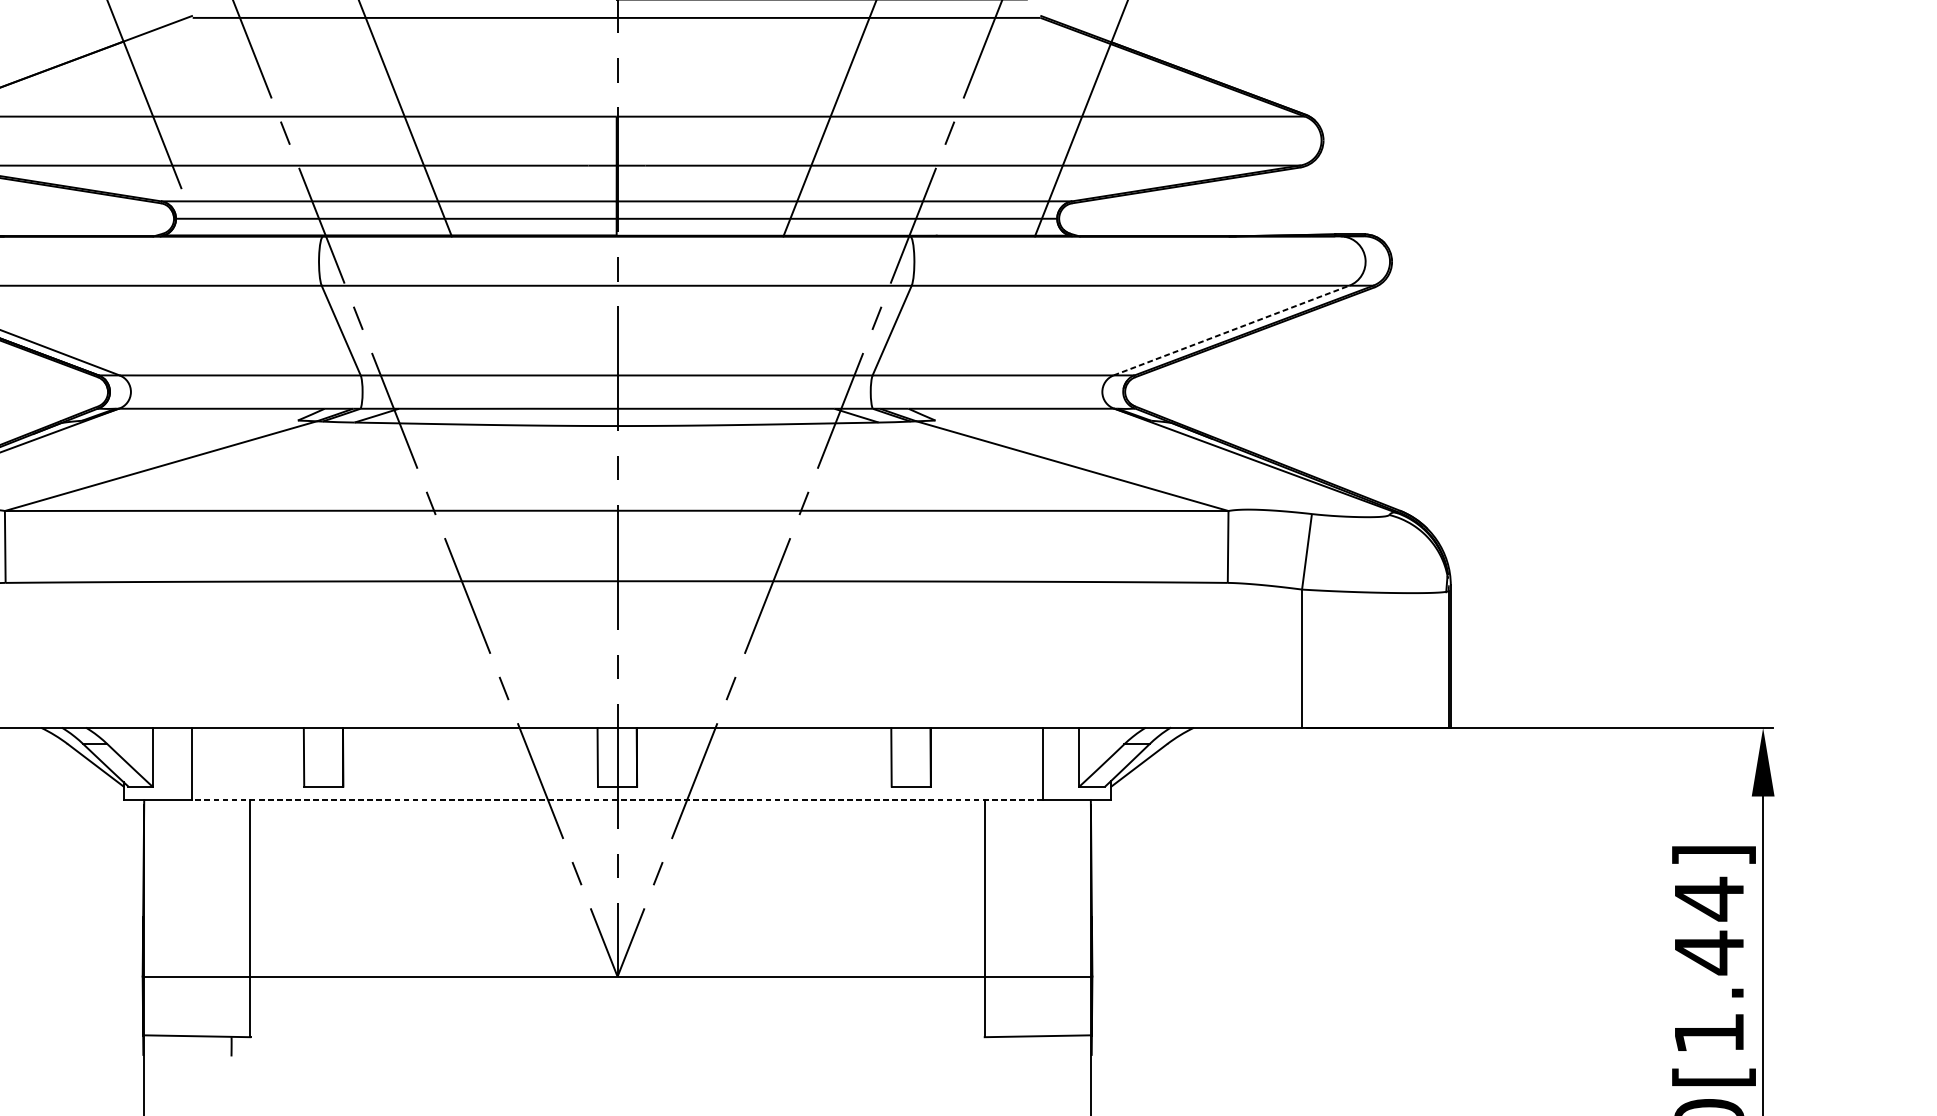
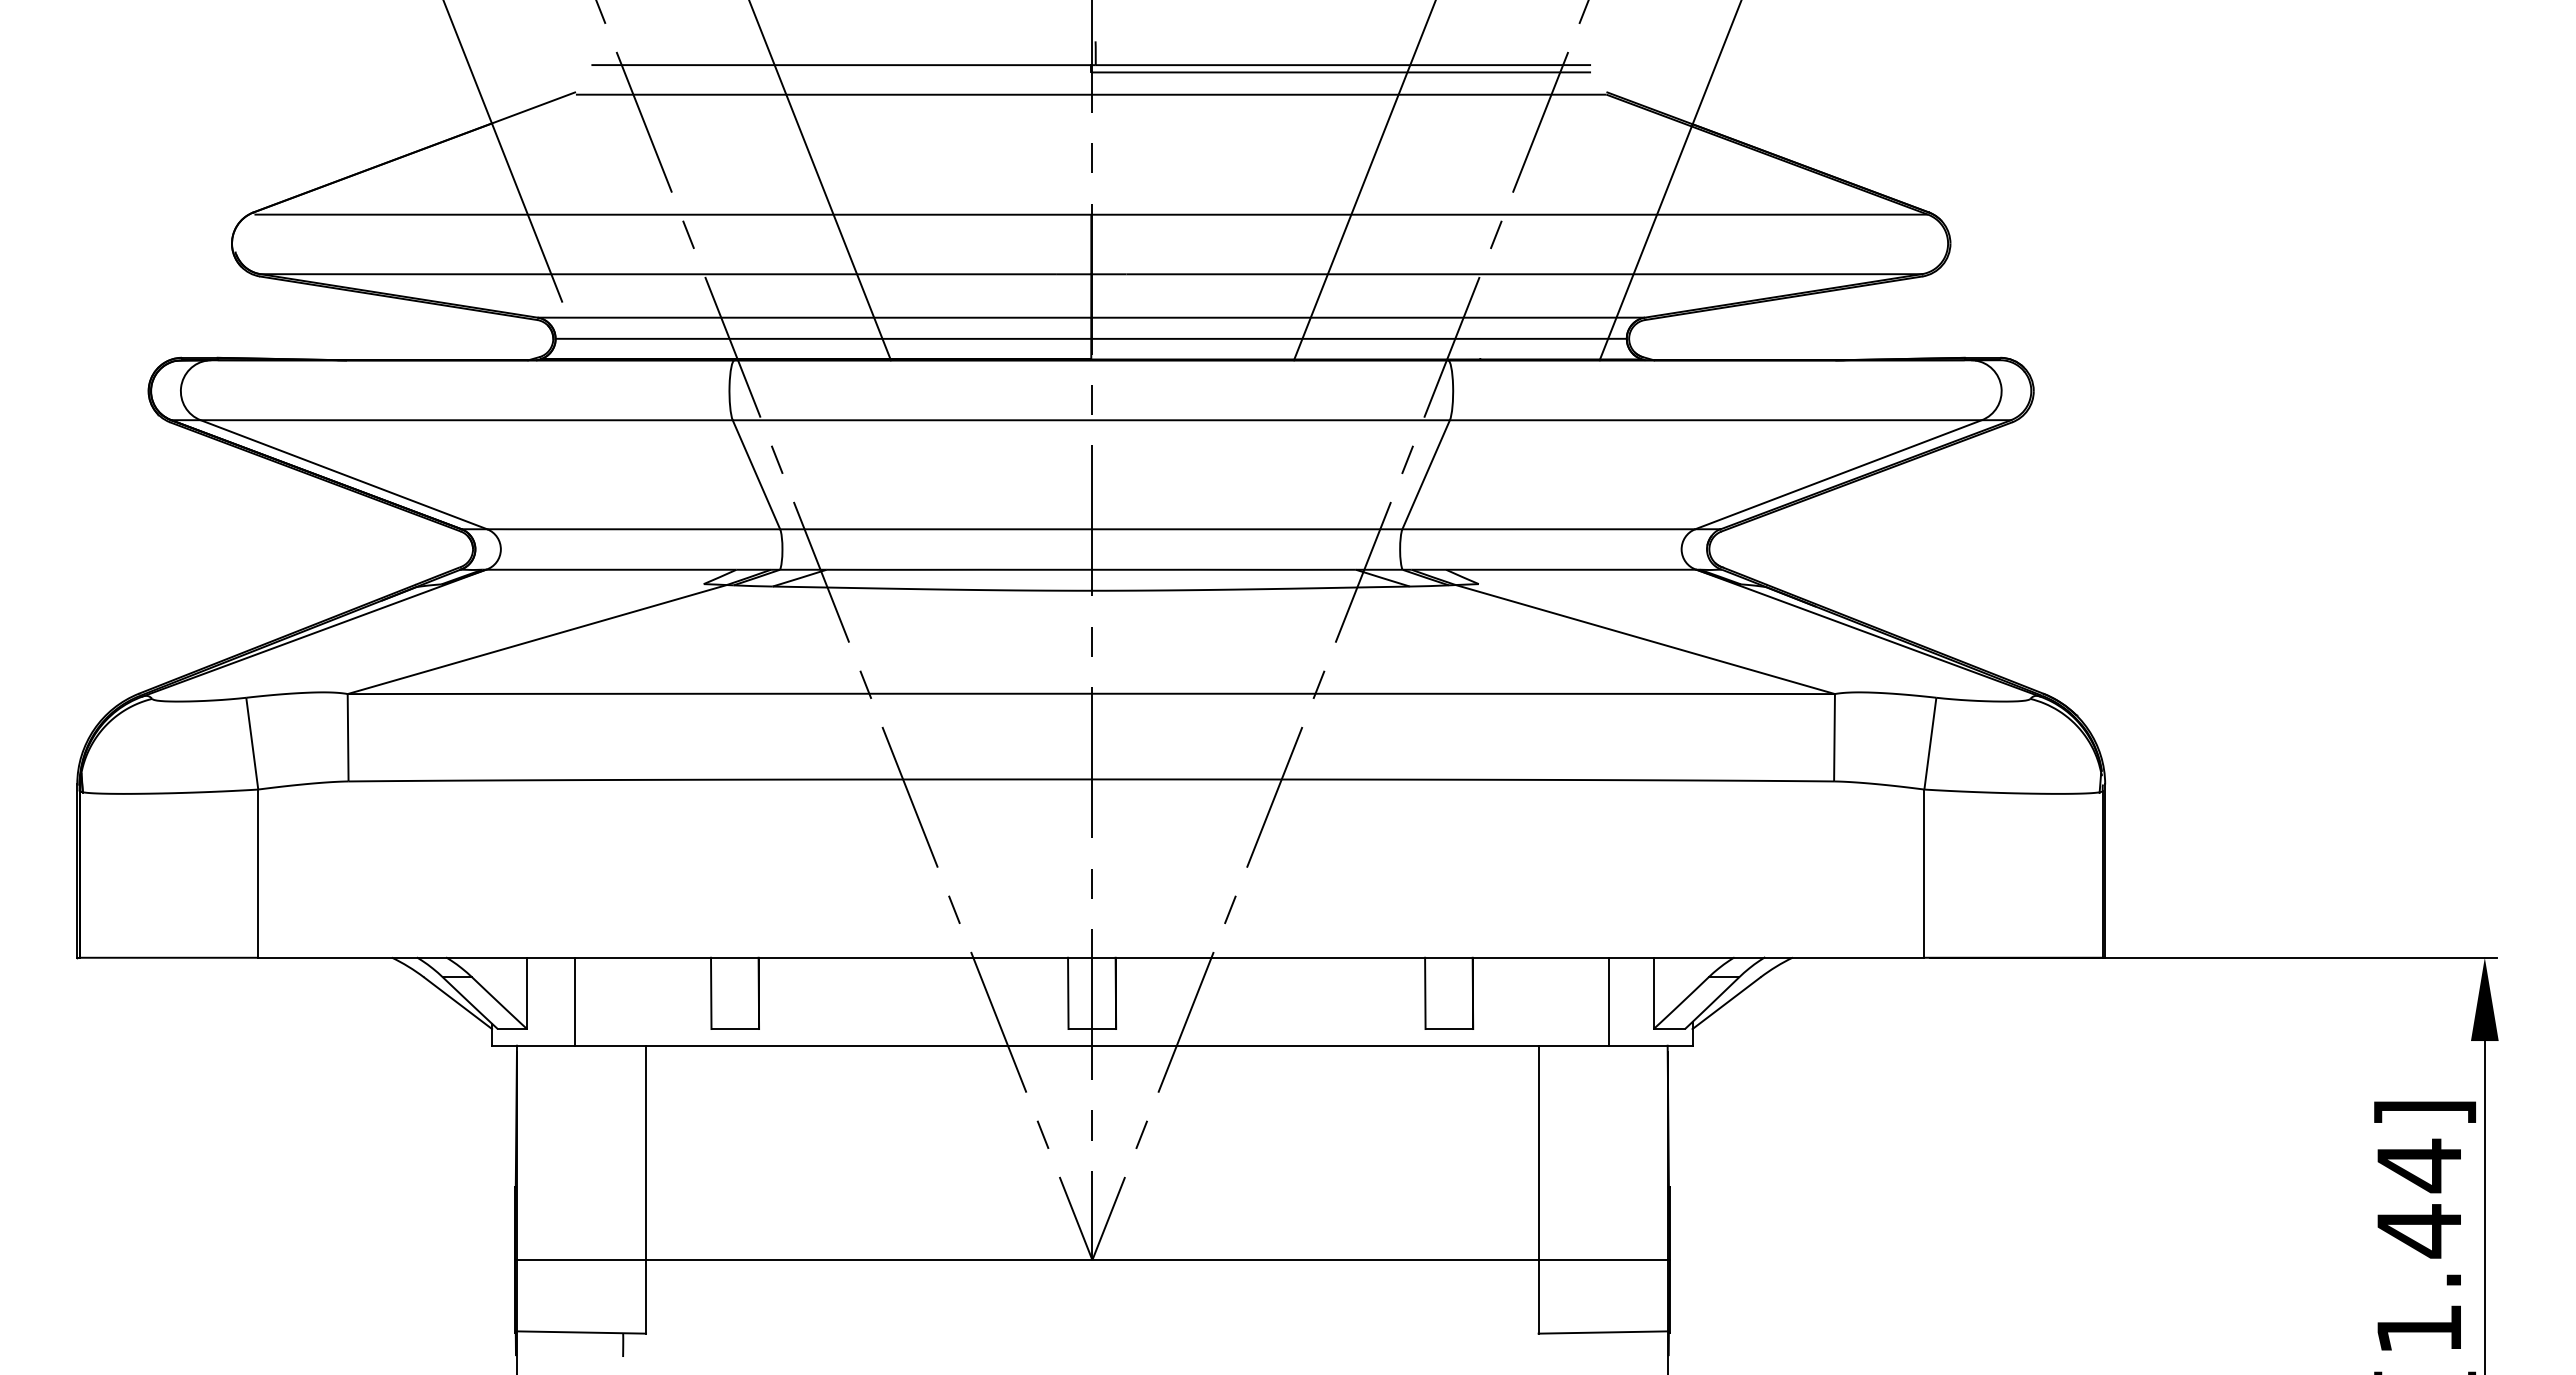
line: (1232, 330) -> (1839, 474), dashed -> solid
line: (617, 800) -> (1092, 1045), dashed -> solid

